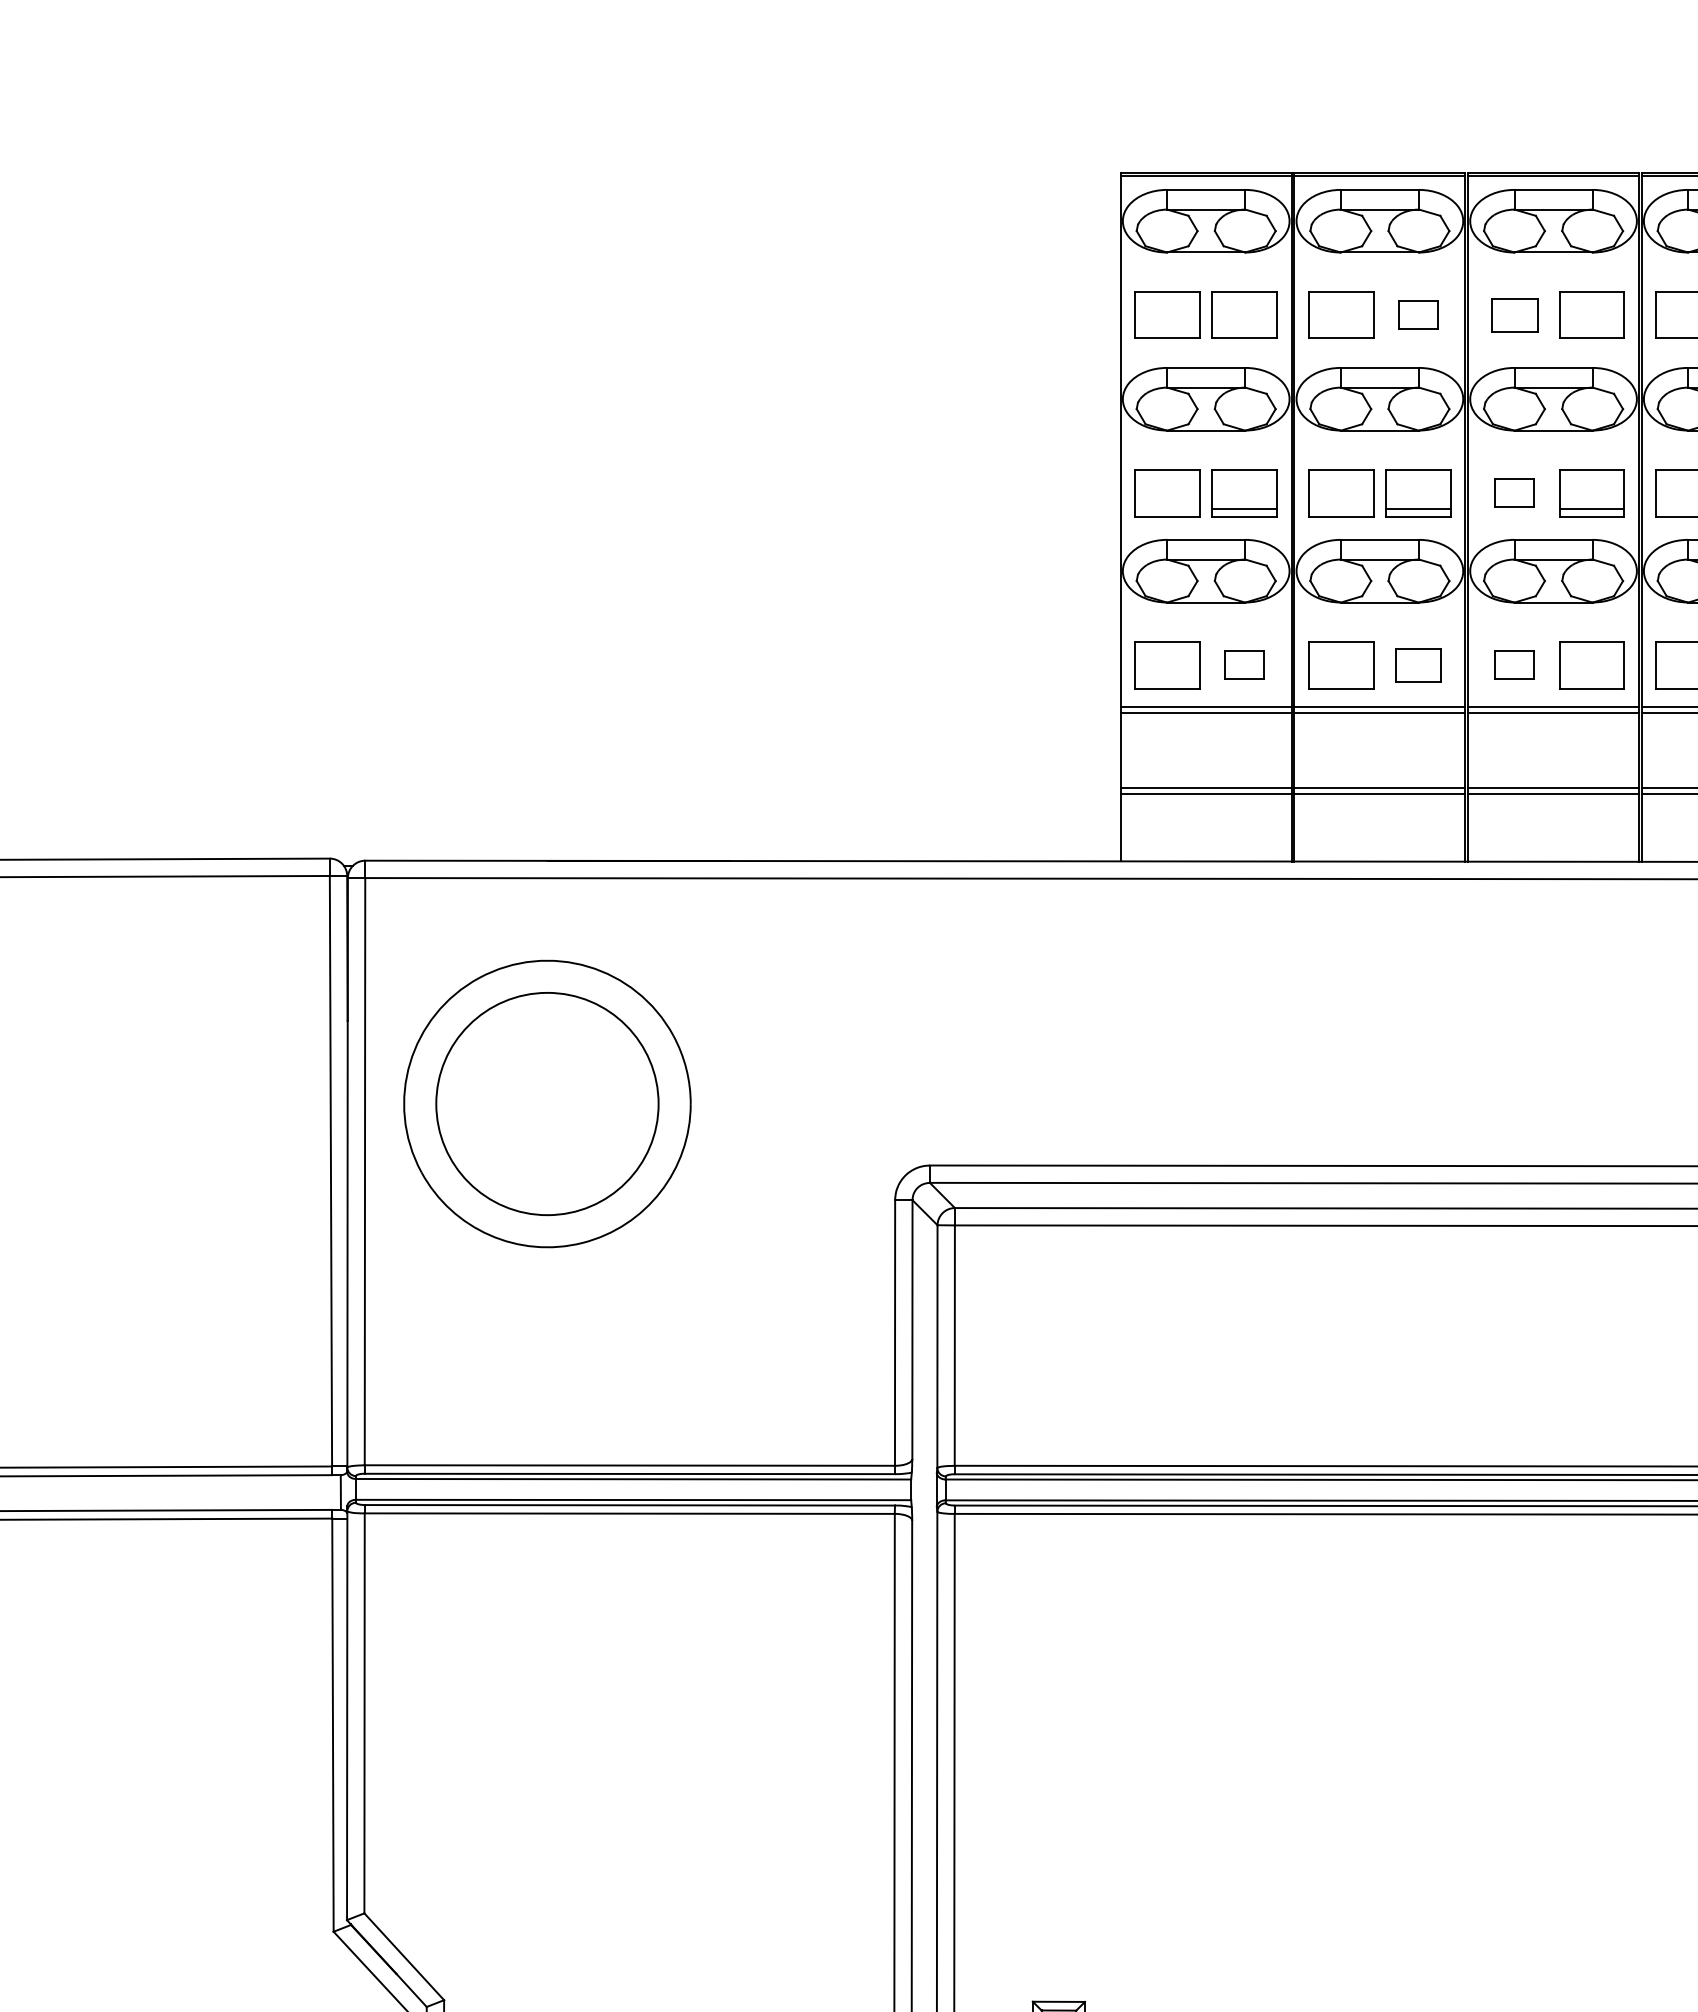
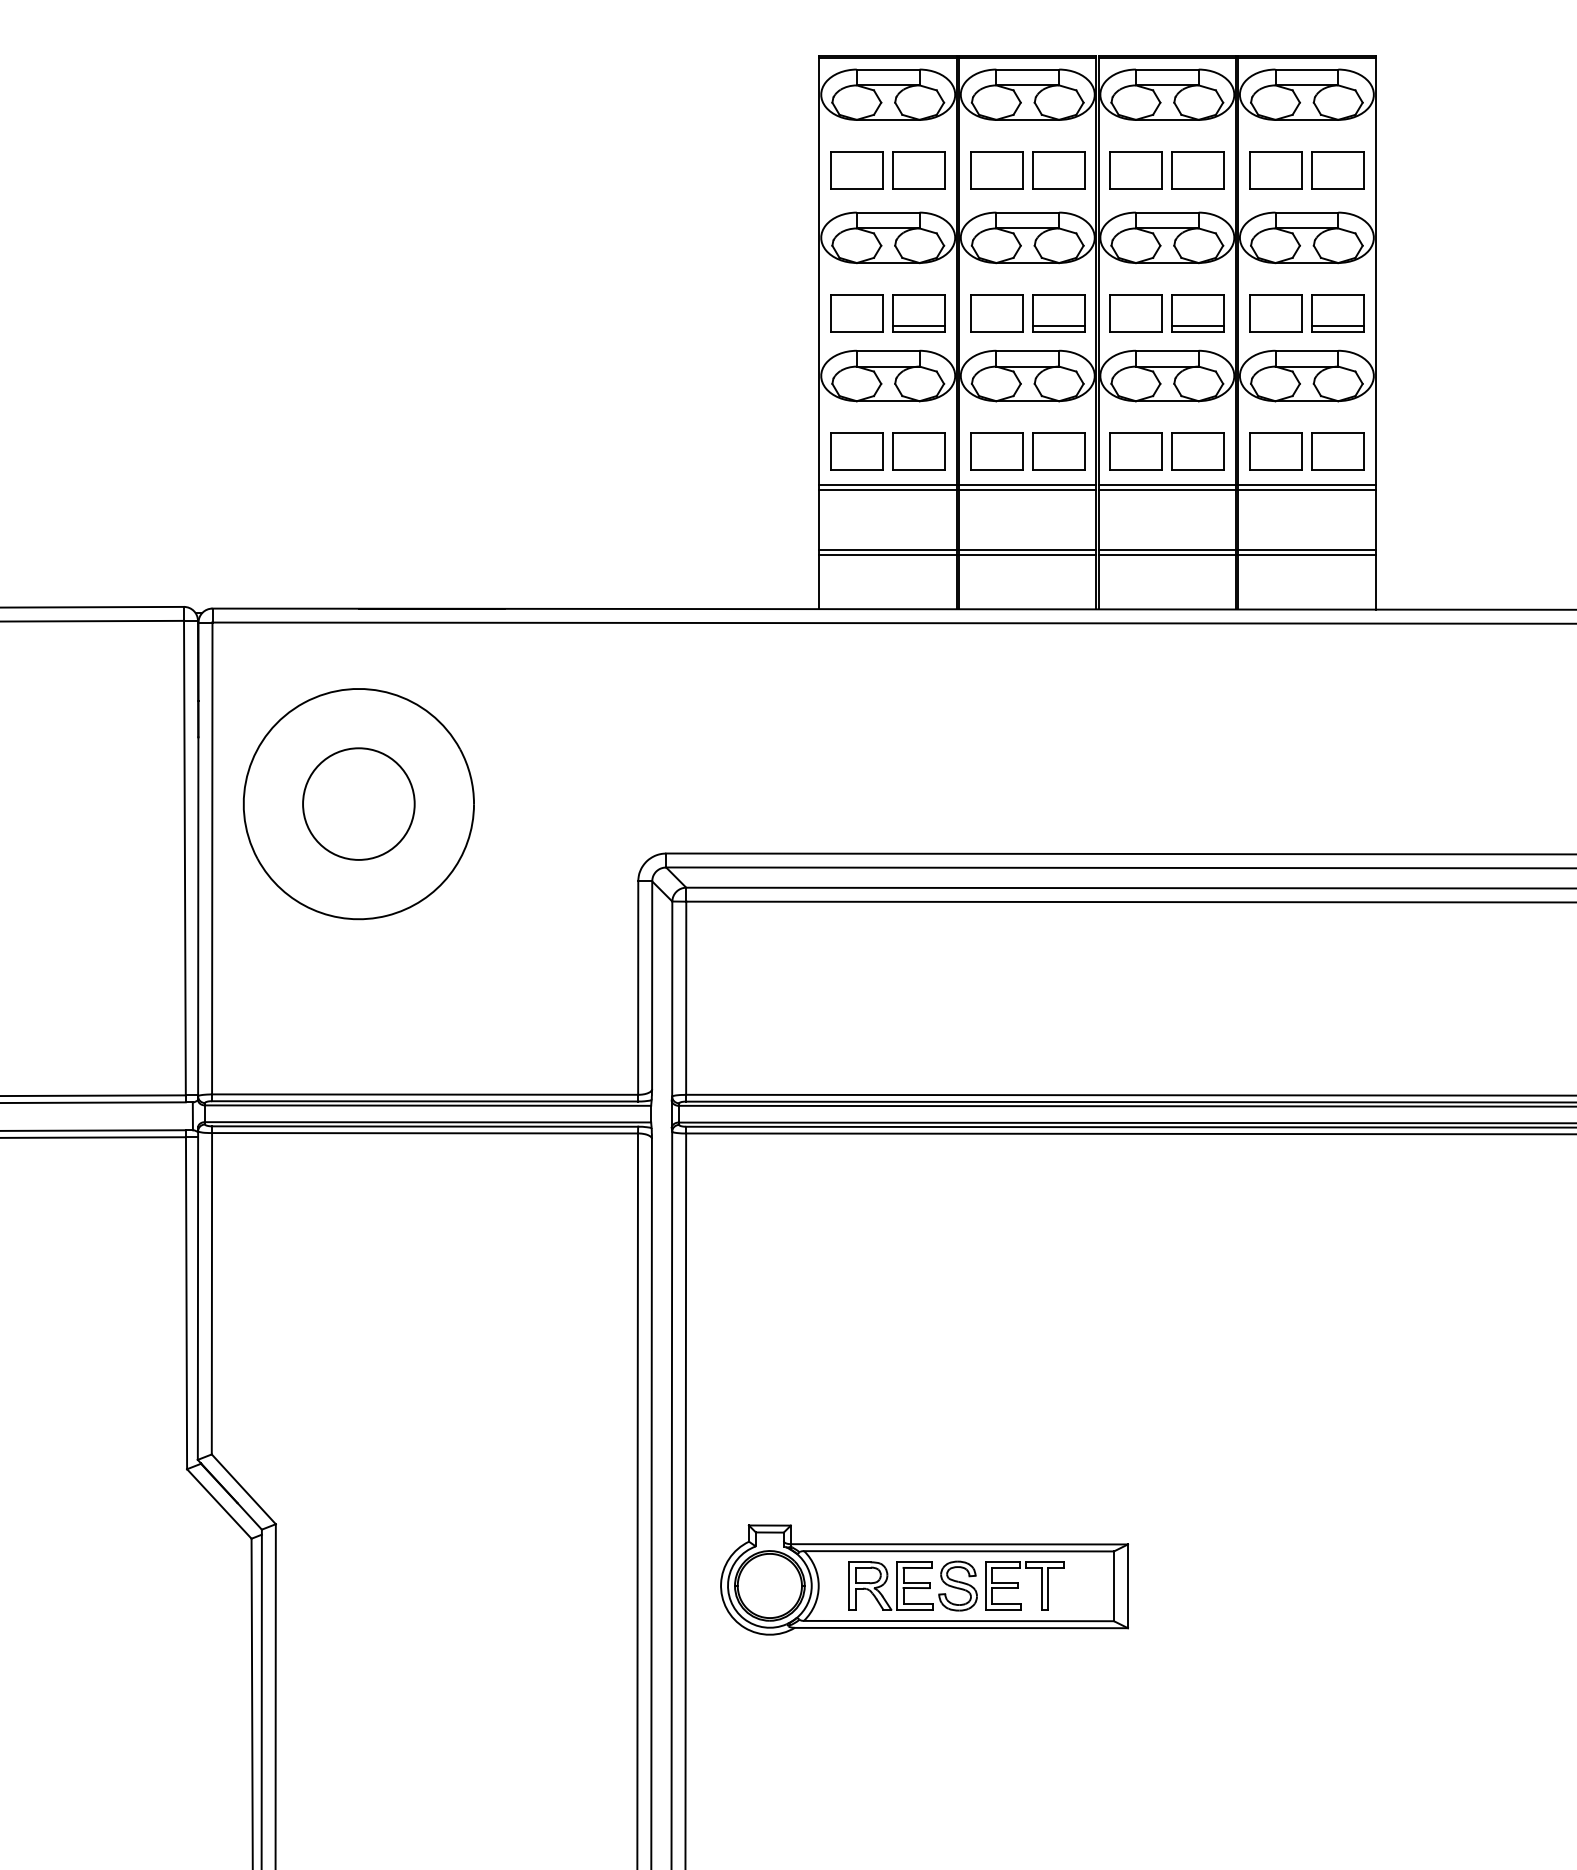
part: (1418, 315) -> (1058, 170), size x1.67
part: (1513, 315) -> (1135, 170), size x1.43
part: (1513, 493) -> (1135, 313), size x1.67
part: (1243, 665) -> (918, 451), size x1.67
part: (1418, 665) -> (1058, 451), size x1.43
part: (1513, 665) -> (1135, 451), size x1.67
circle: (546, 1103) -> (358, 803), size x0.62

